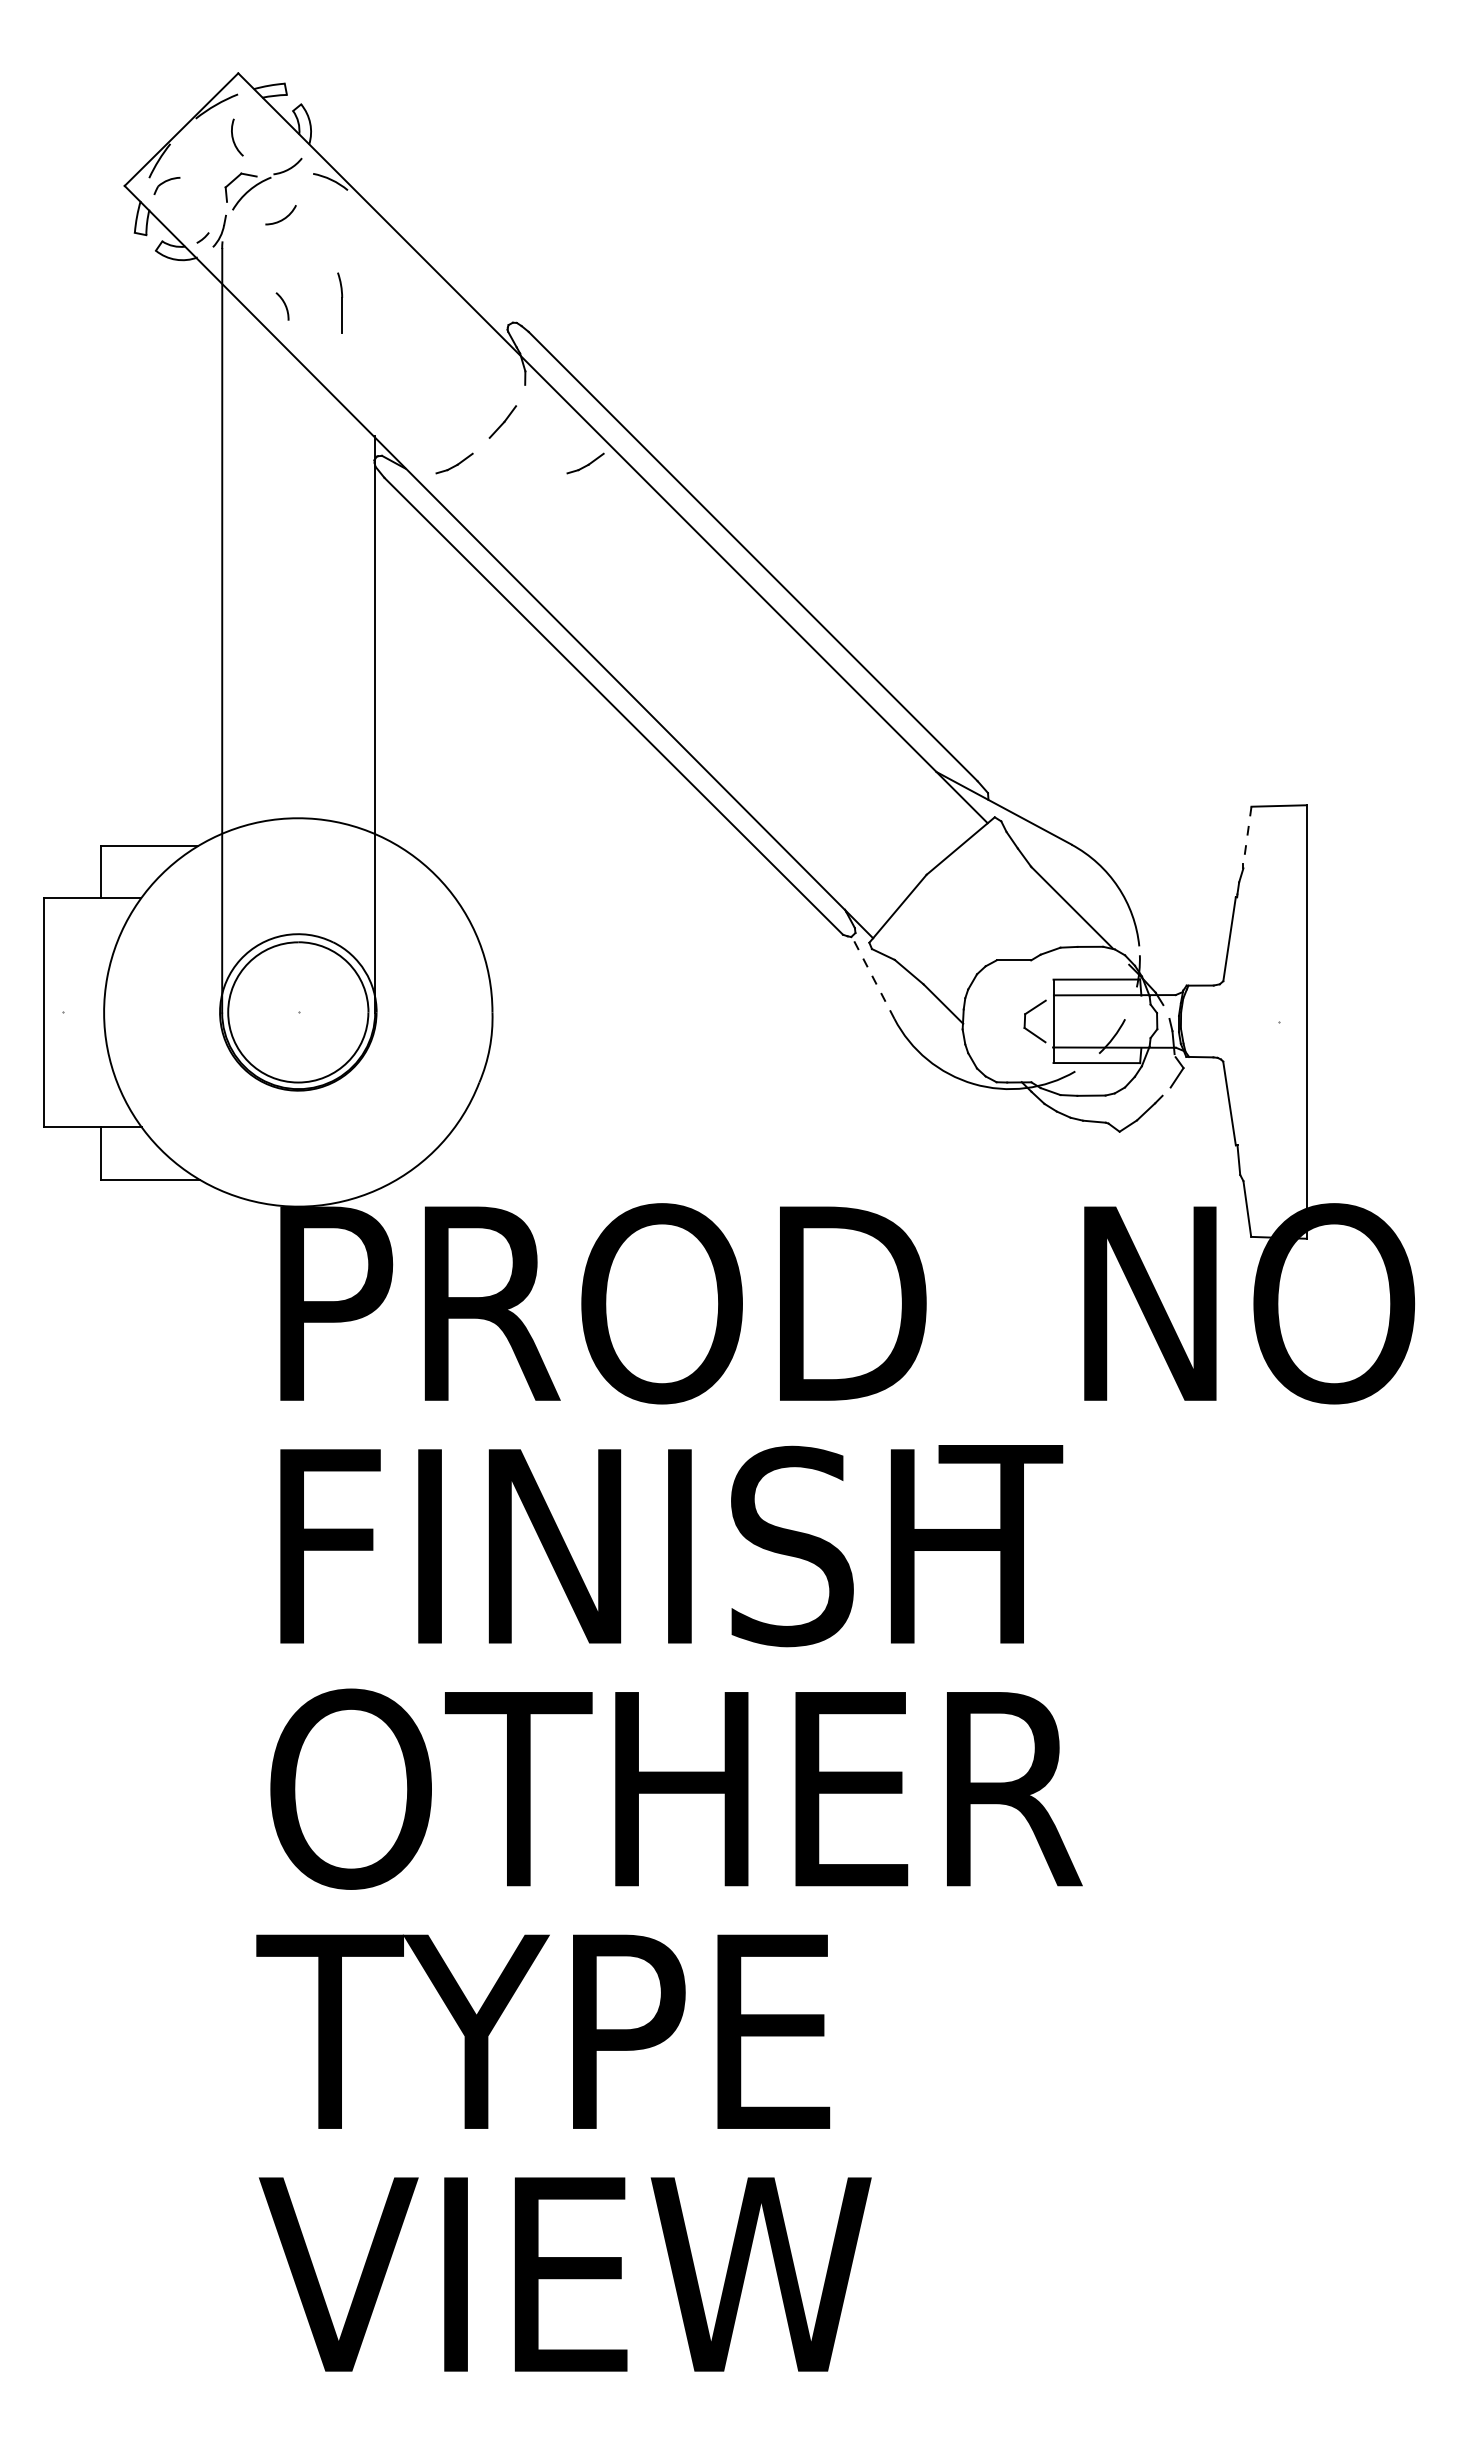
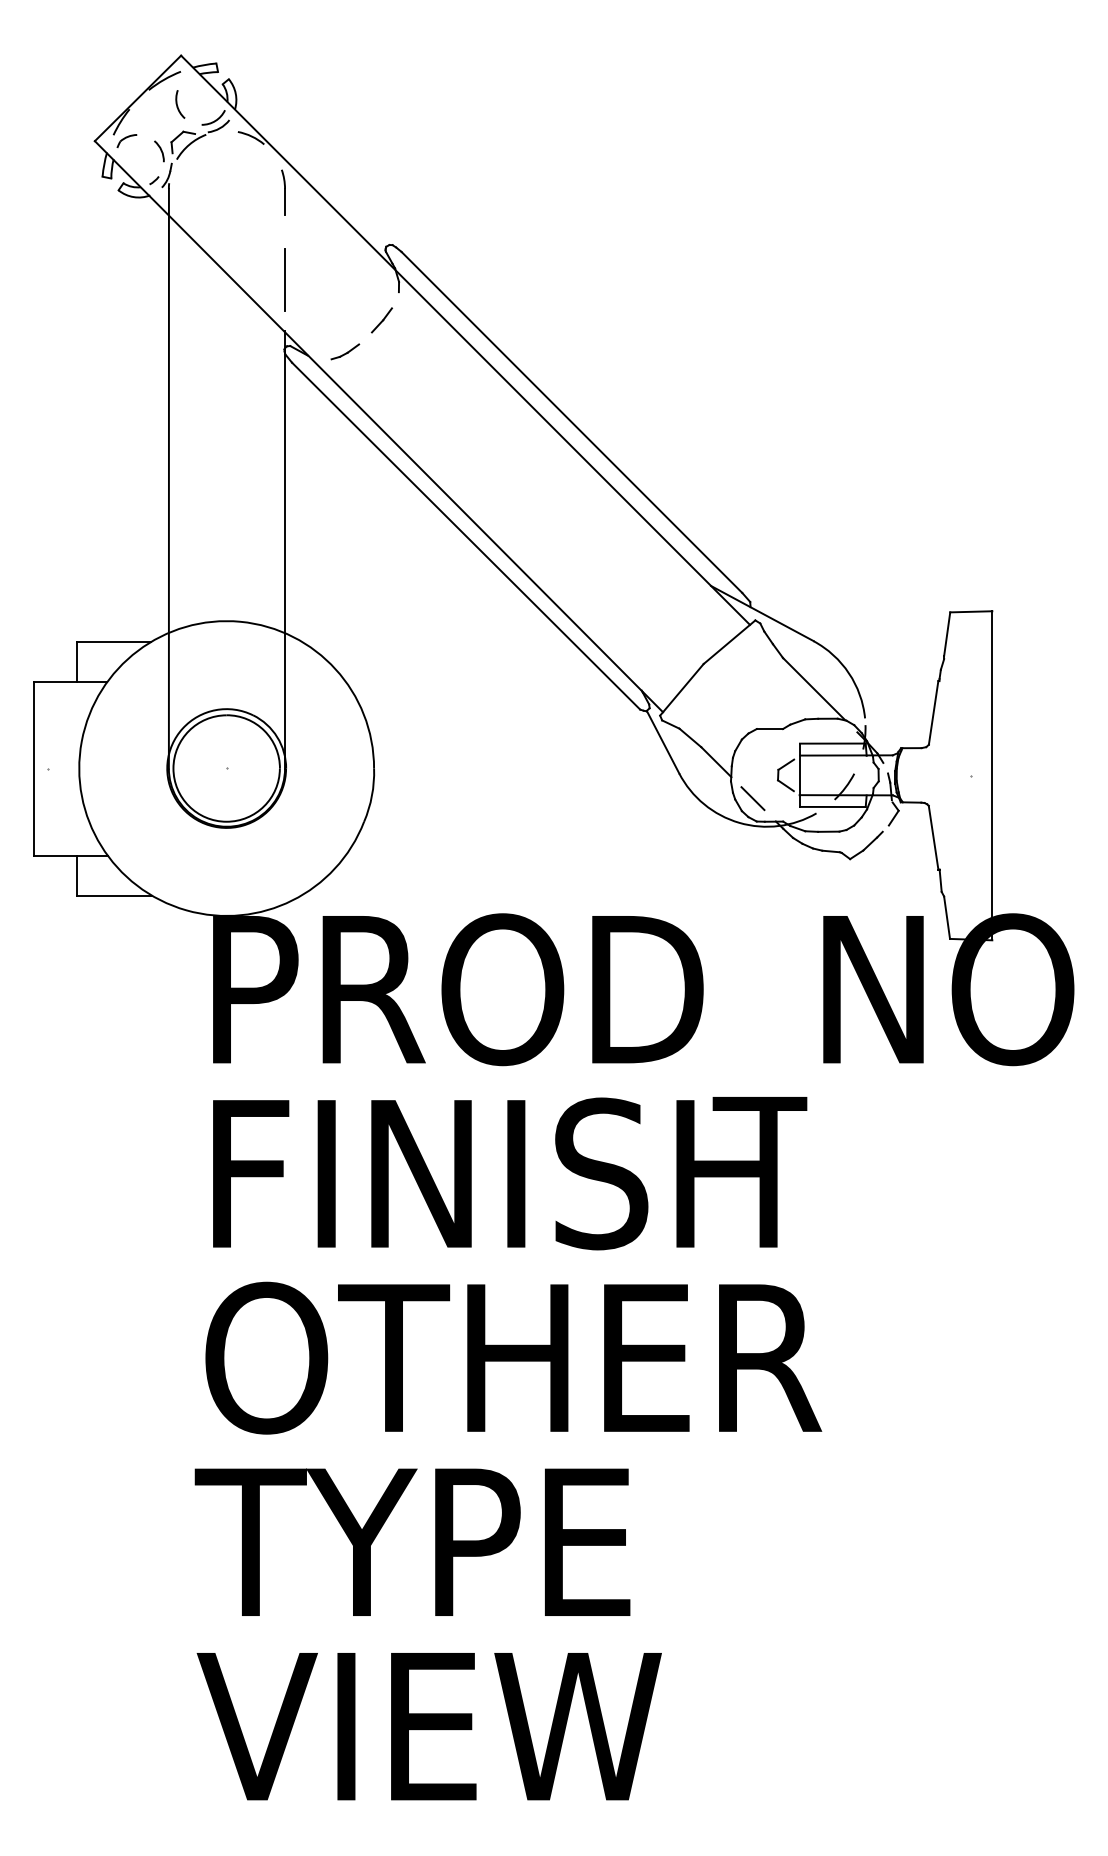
arc: (282, 218) -> (214, 120), moved
part: (340, 302) -> (283, 192), moved
arc: (284, 305) -> (160, 150), moved
line: (375, 368) -> (285, 279), added
part: (585, 463) -> (444, 351), removed
line: (1247, 836) -> (947, 634), dashed -> solid
line: (872, 977) -> (662, 742), dashed -> solid
line: (991, 1052) -> (752, 798), added

